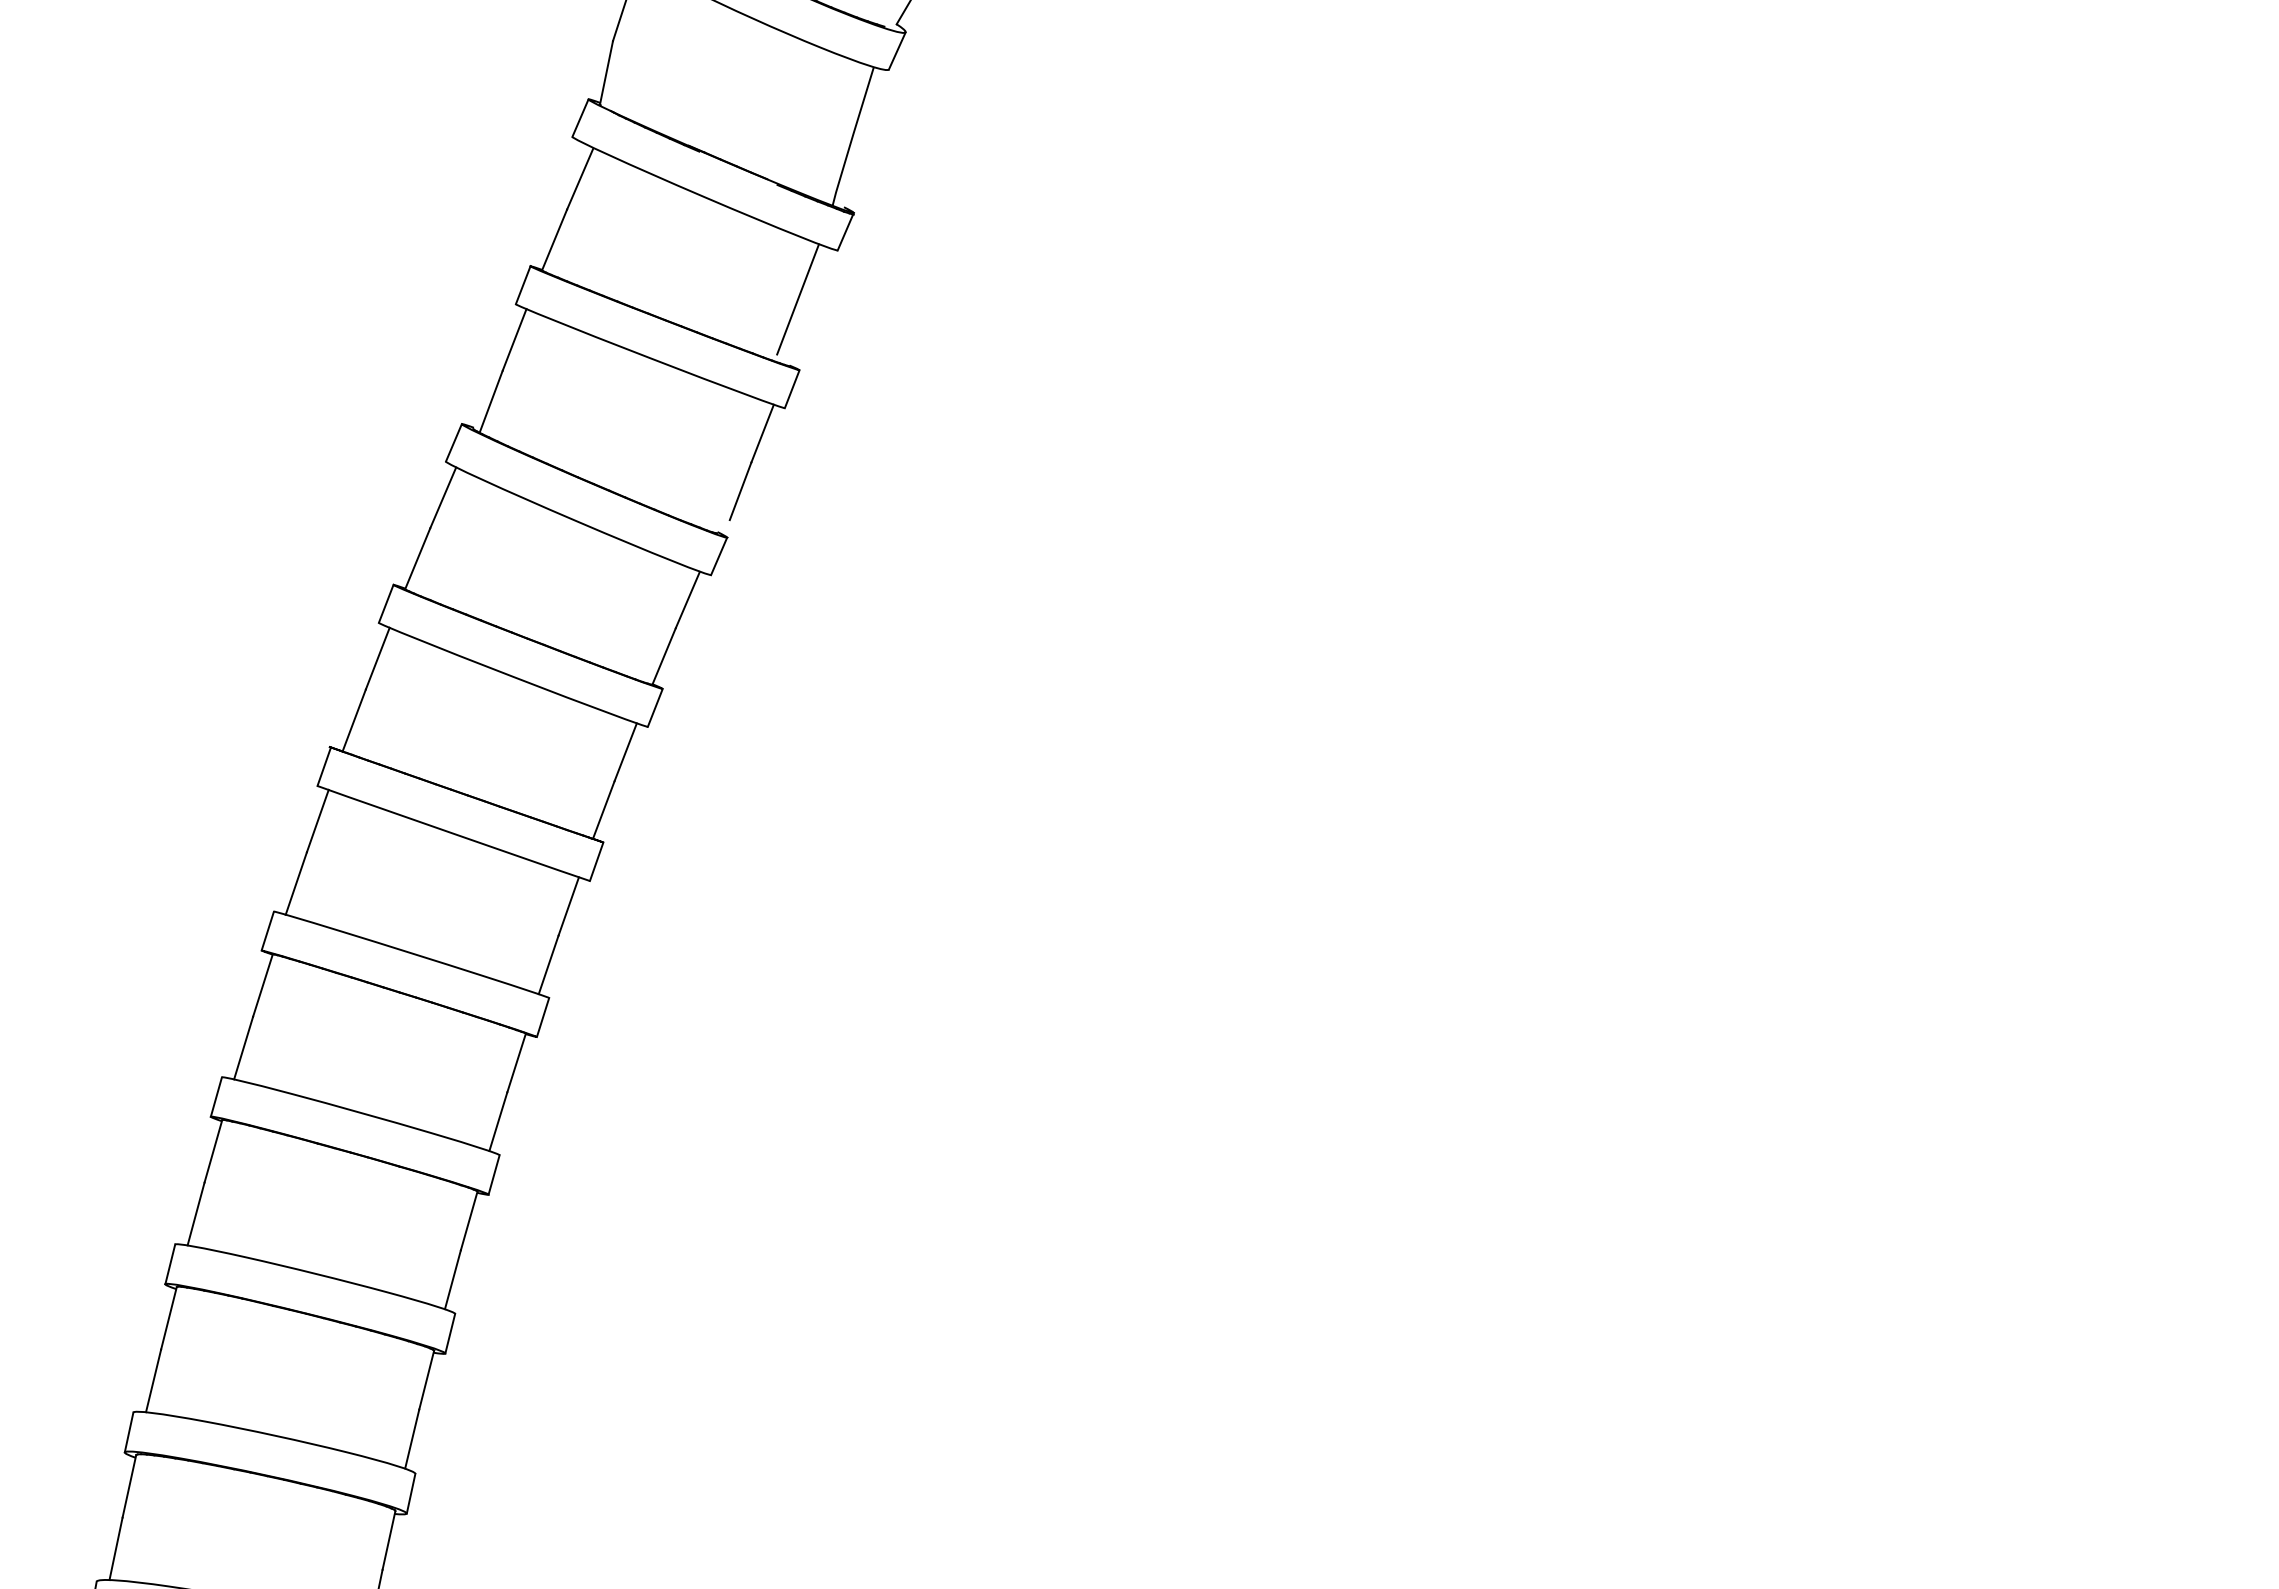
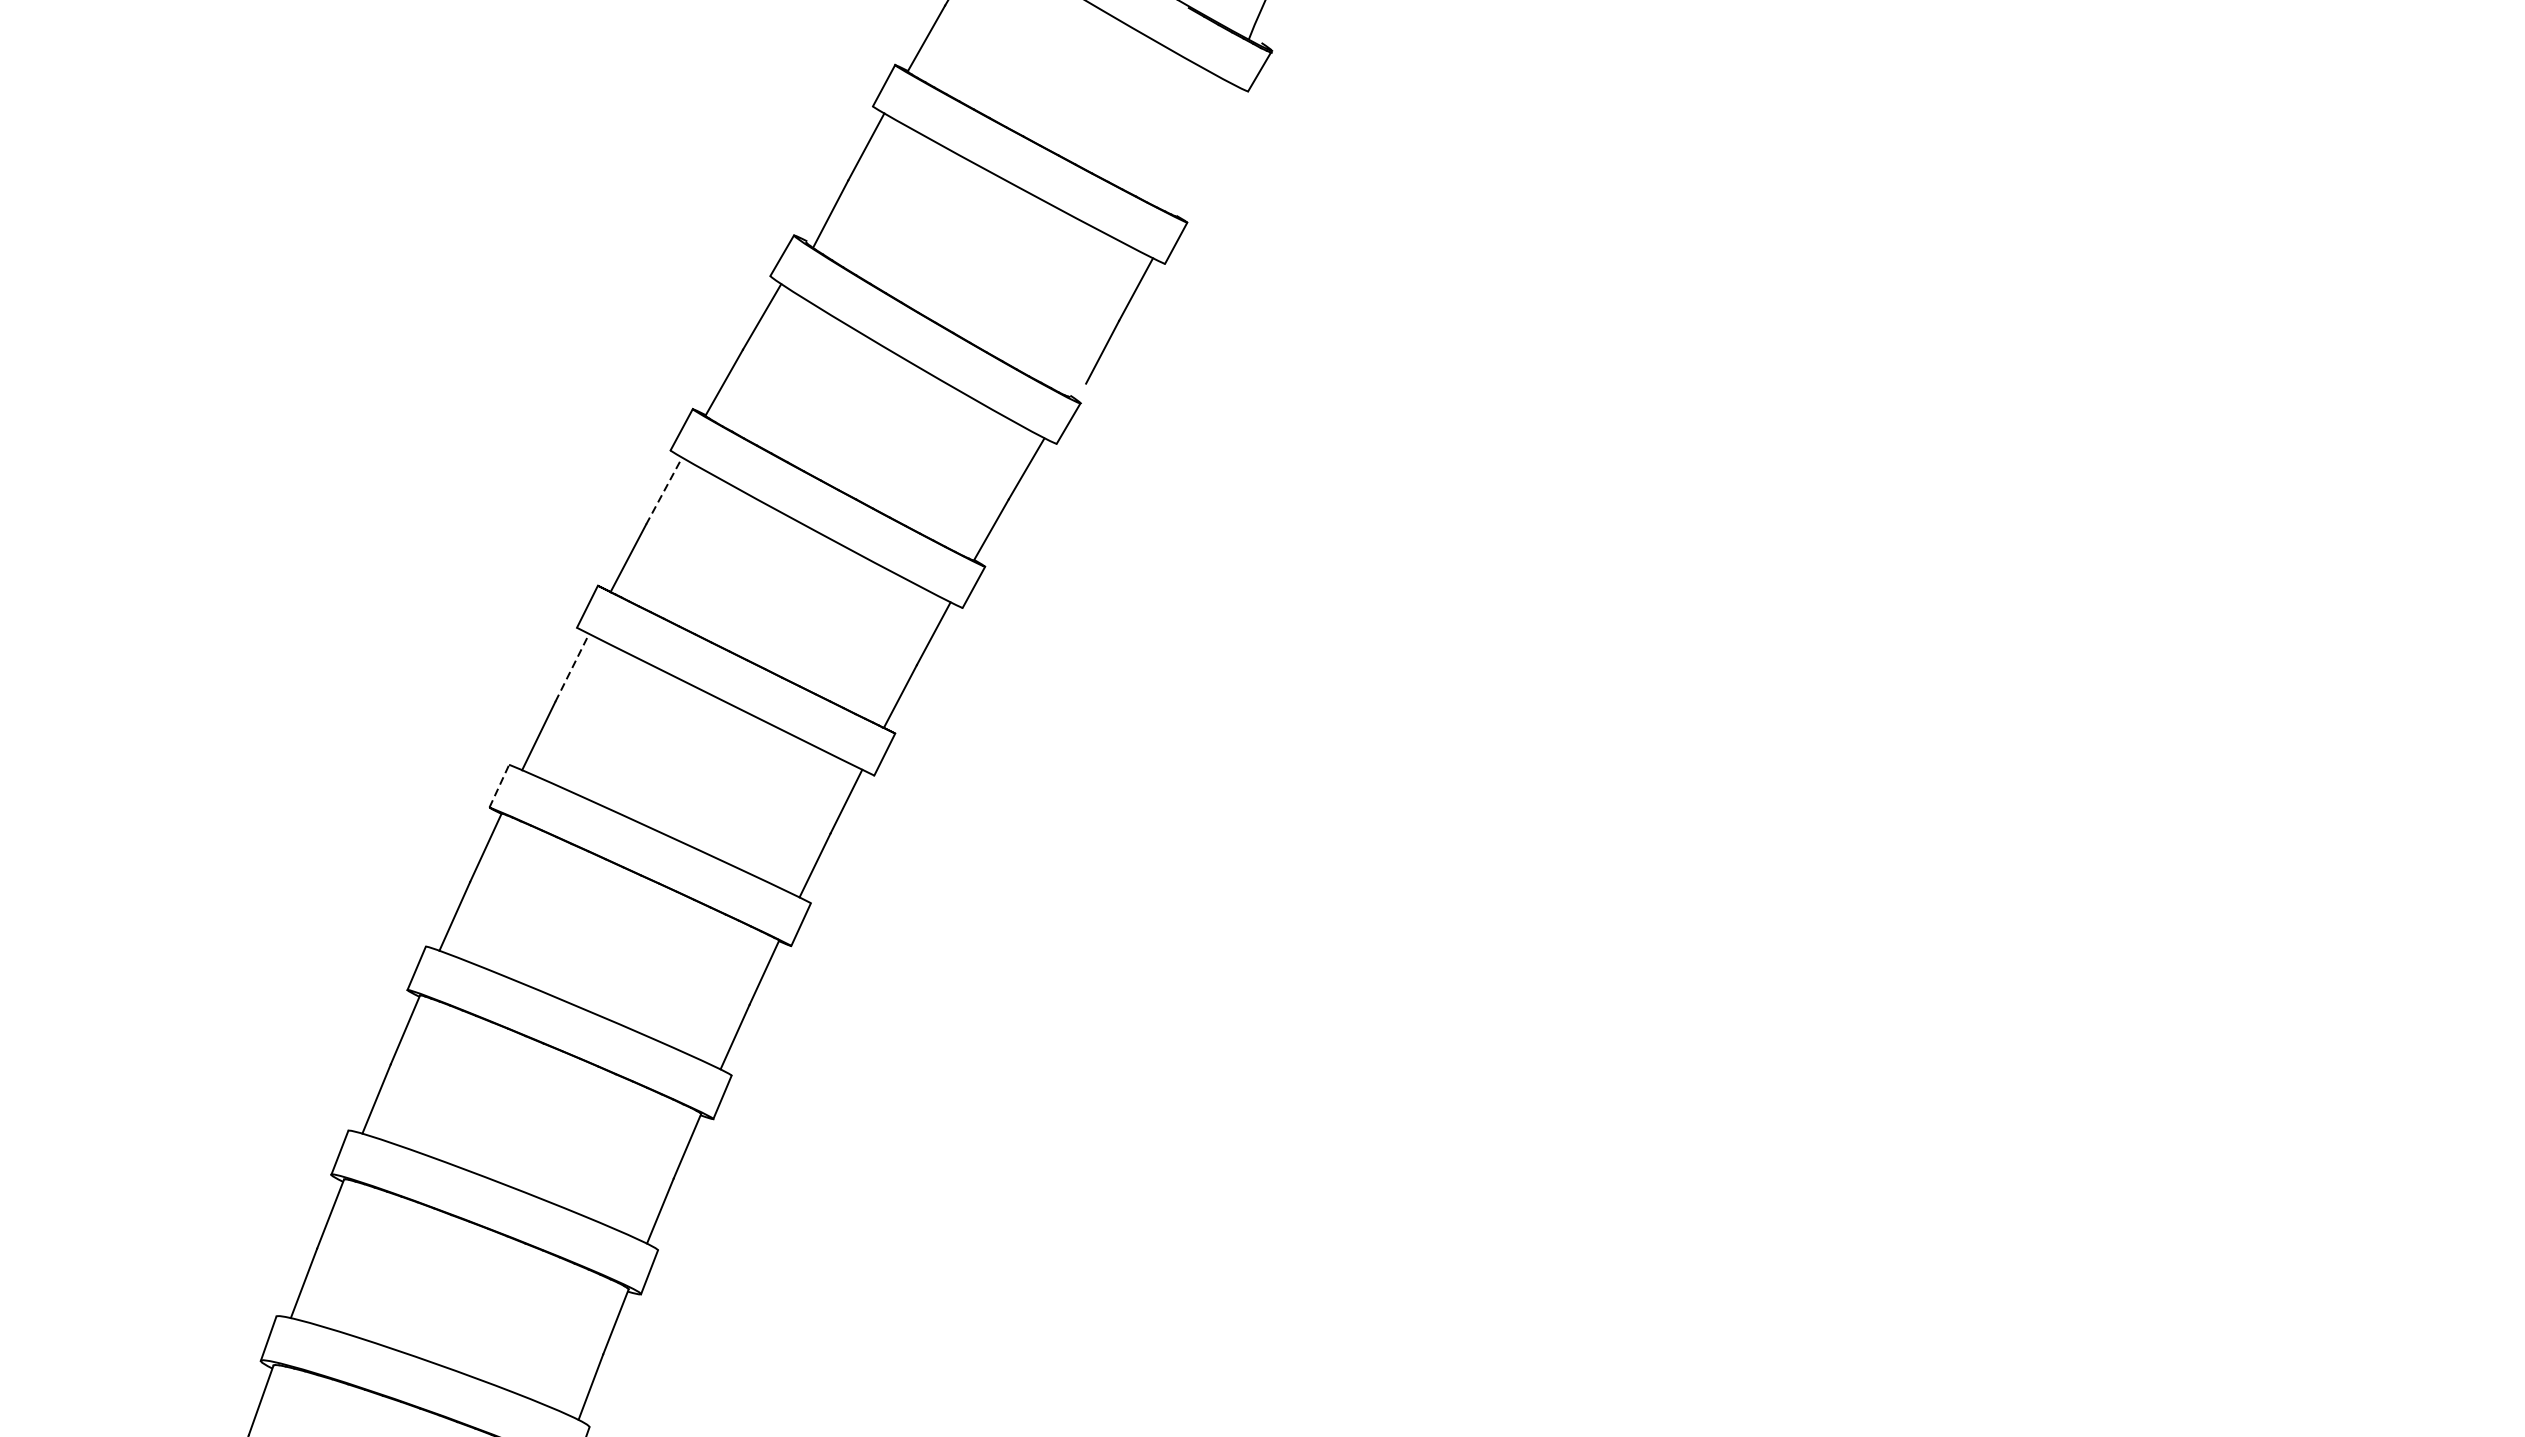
line: (797, 299) -> (1195, 141), removed
line: (377, 658) -> (663, 490), solid -> dashed
line: (318, 820) -> (573, 667), solid -> dashed
line: (267, 930) -> (499, 785), solid -> dashed

